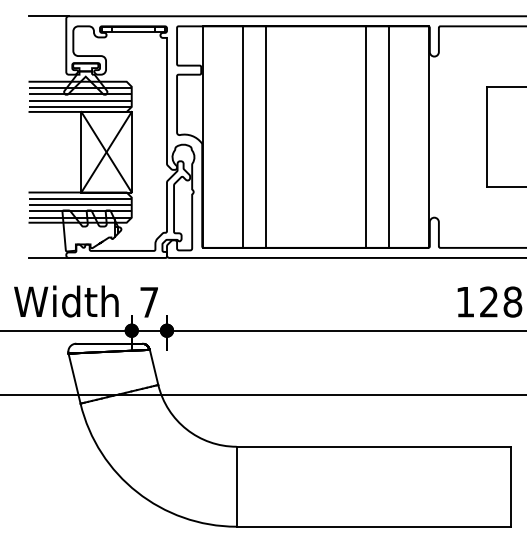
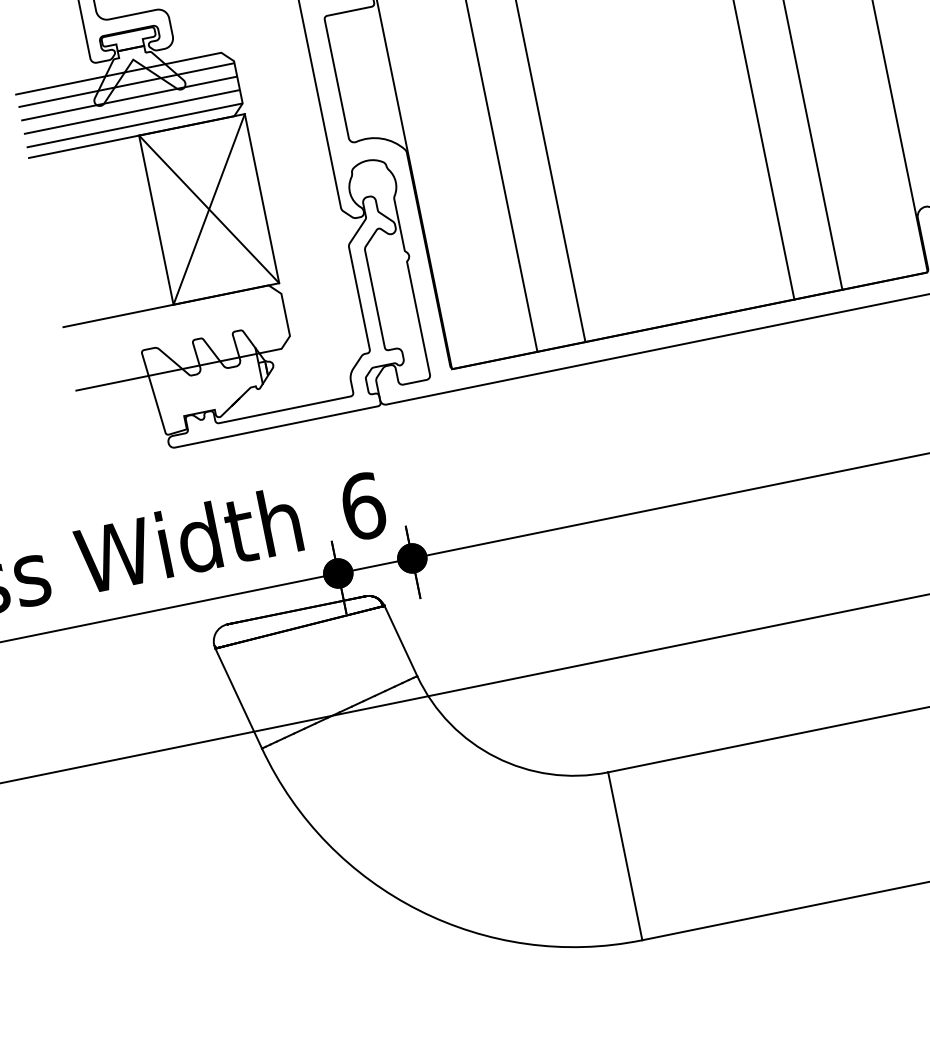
hatch: (79, 207) -> (175, 337), removed
line: (48, 257) -> (132, 455), removed
text: (149, 302) -> (363, 506), 7 -> 6

